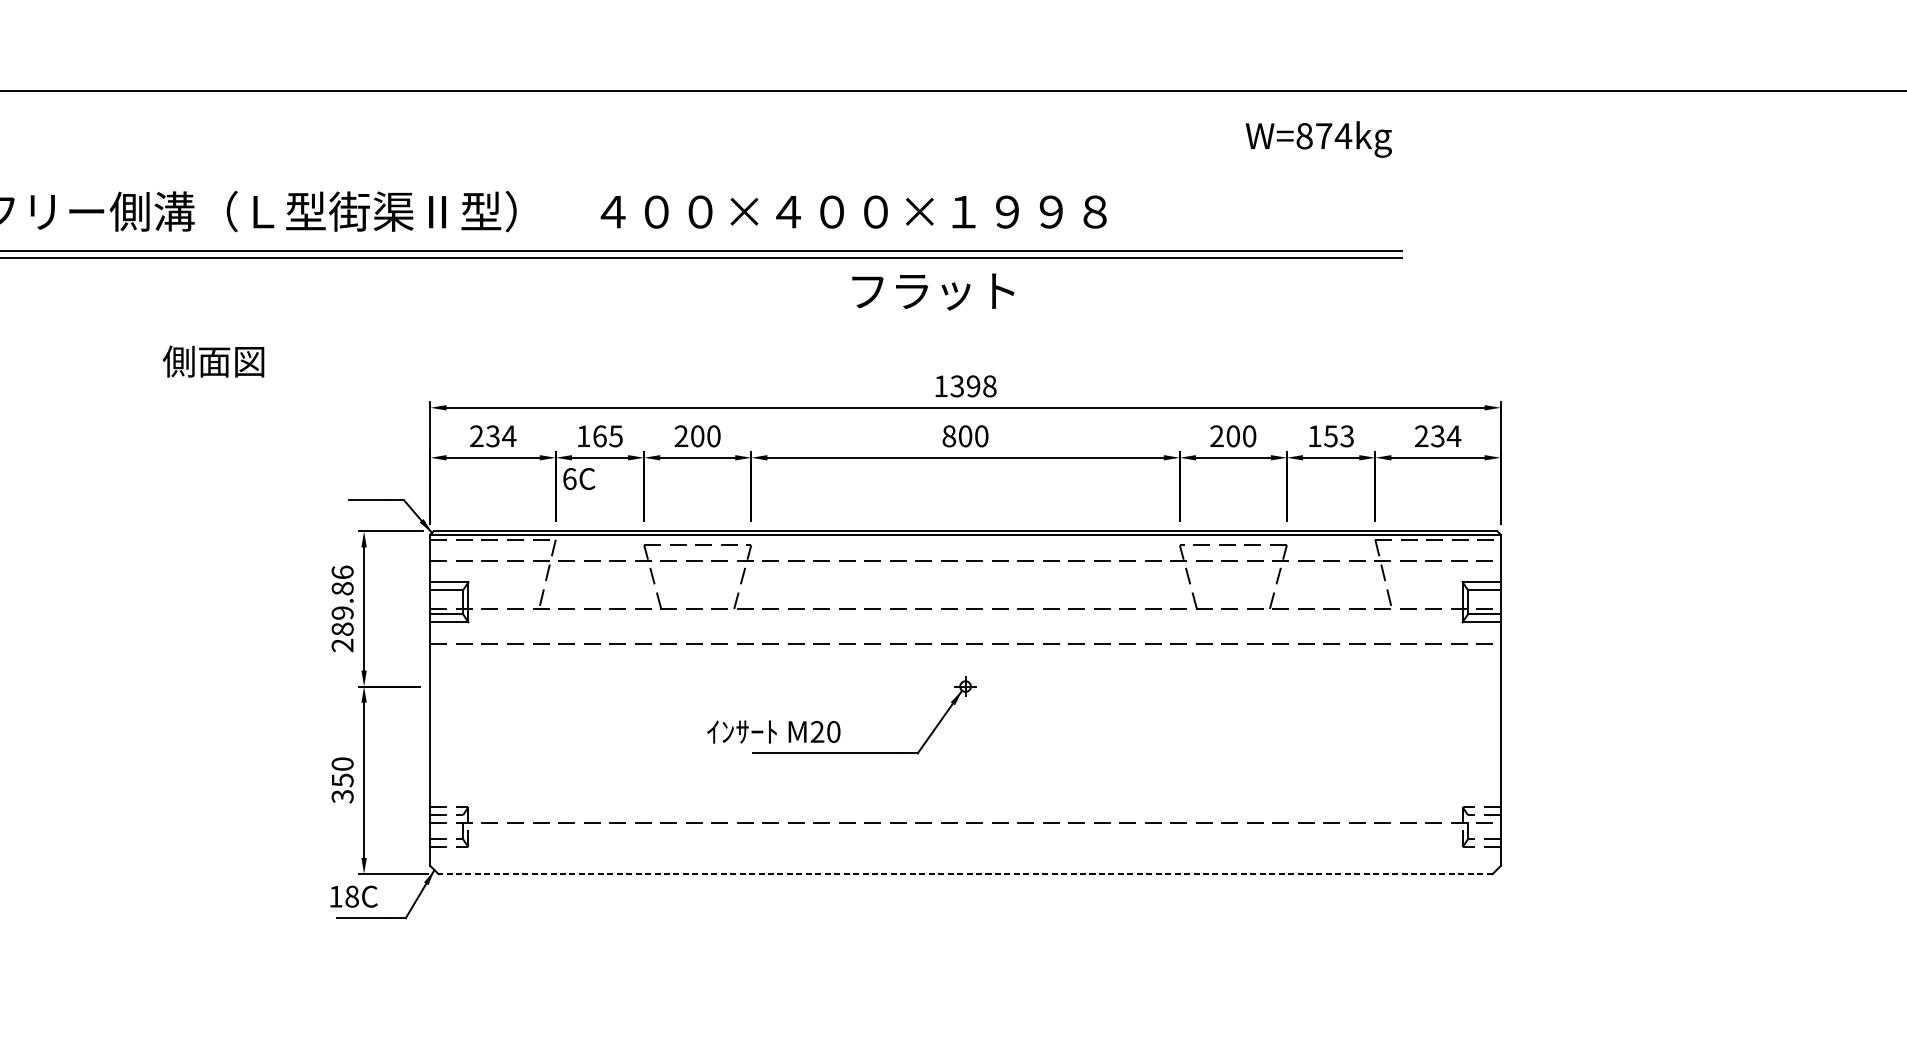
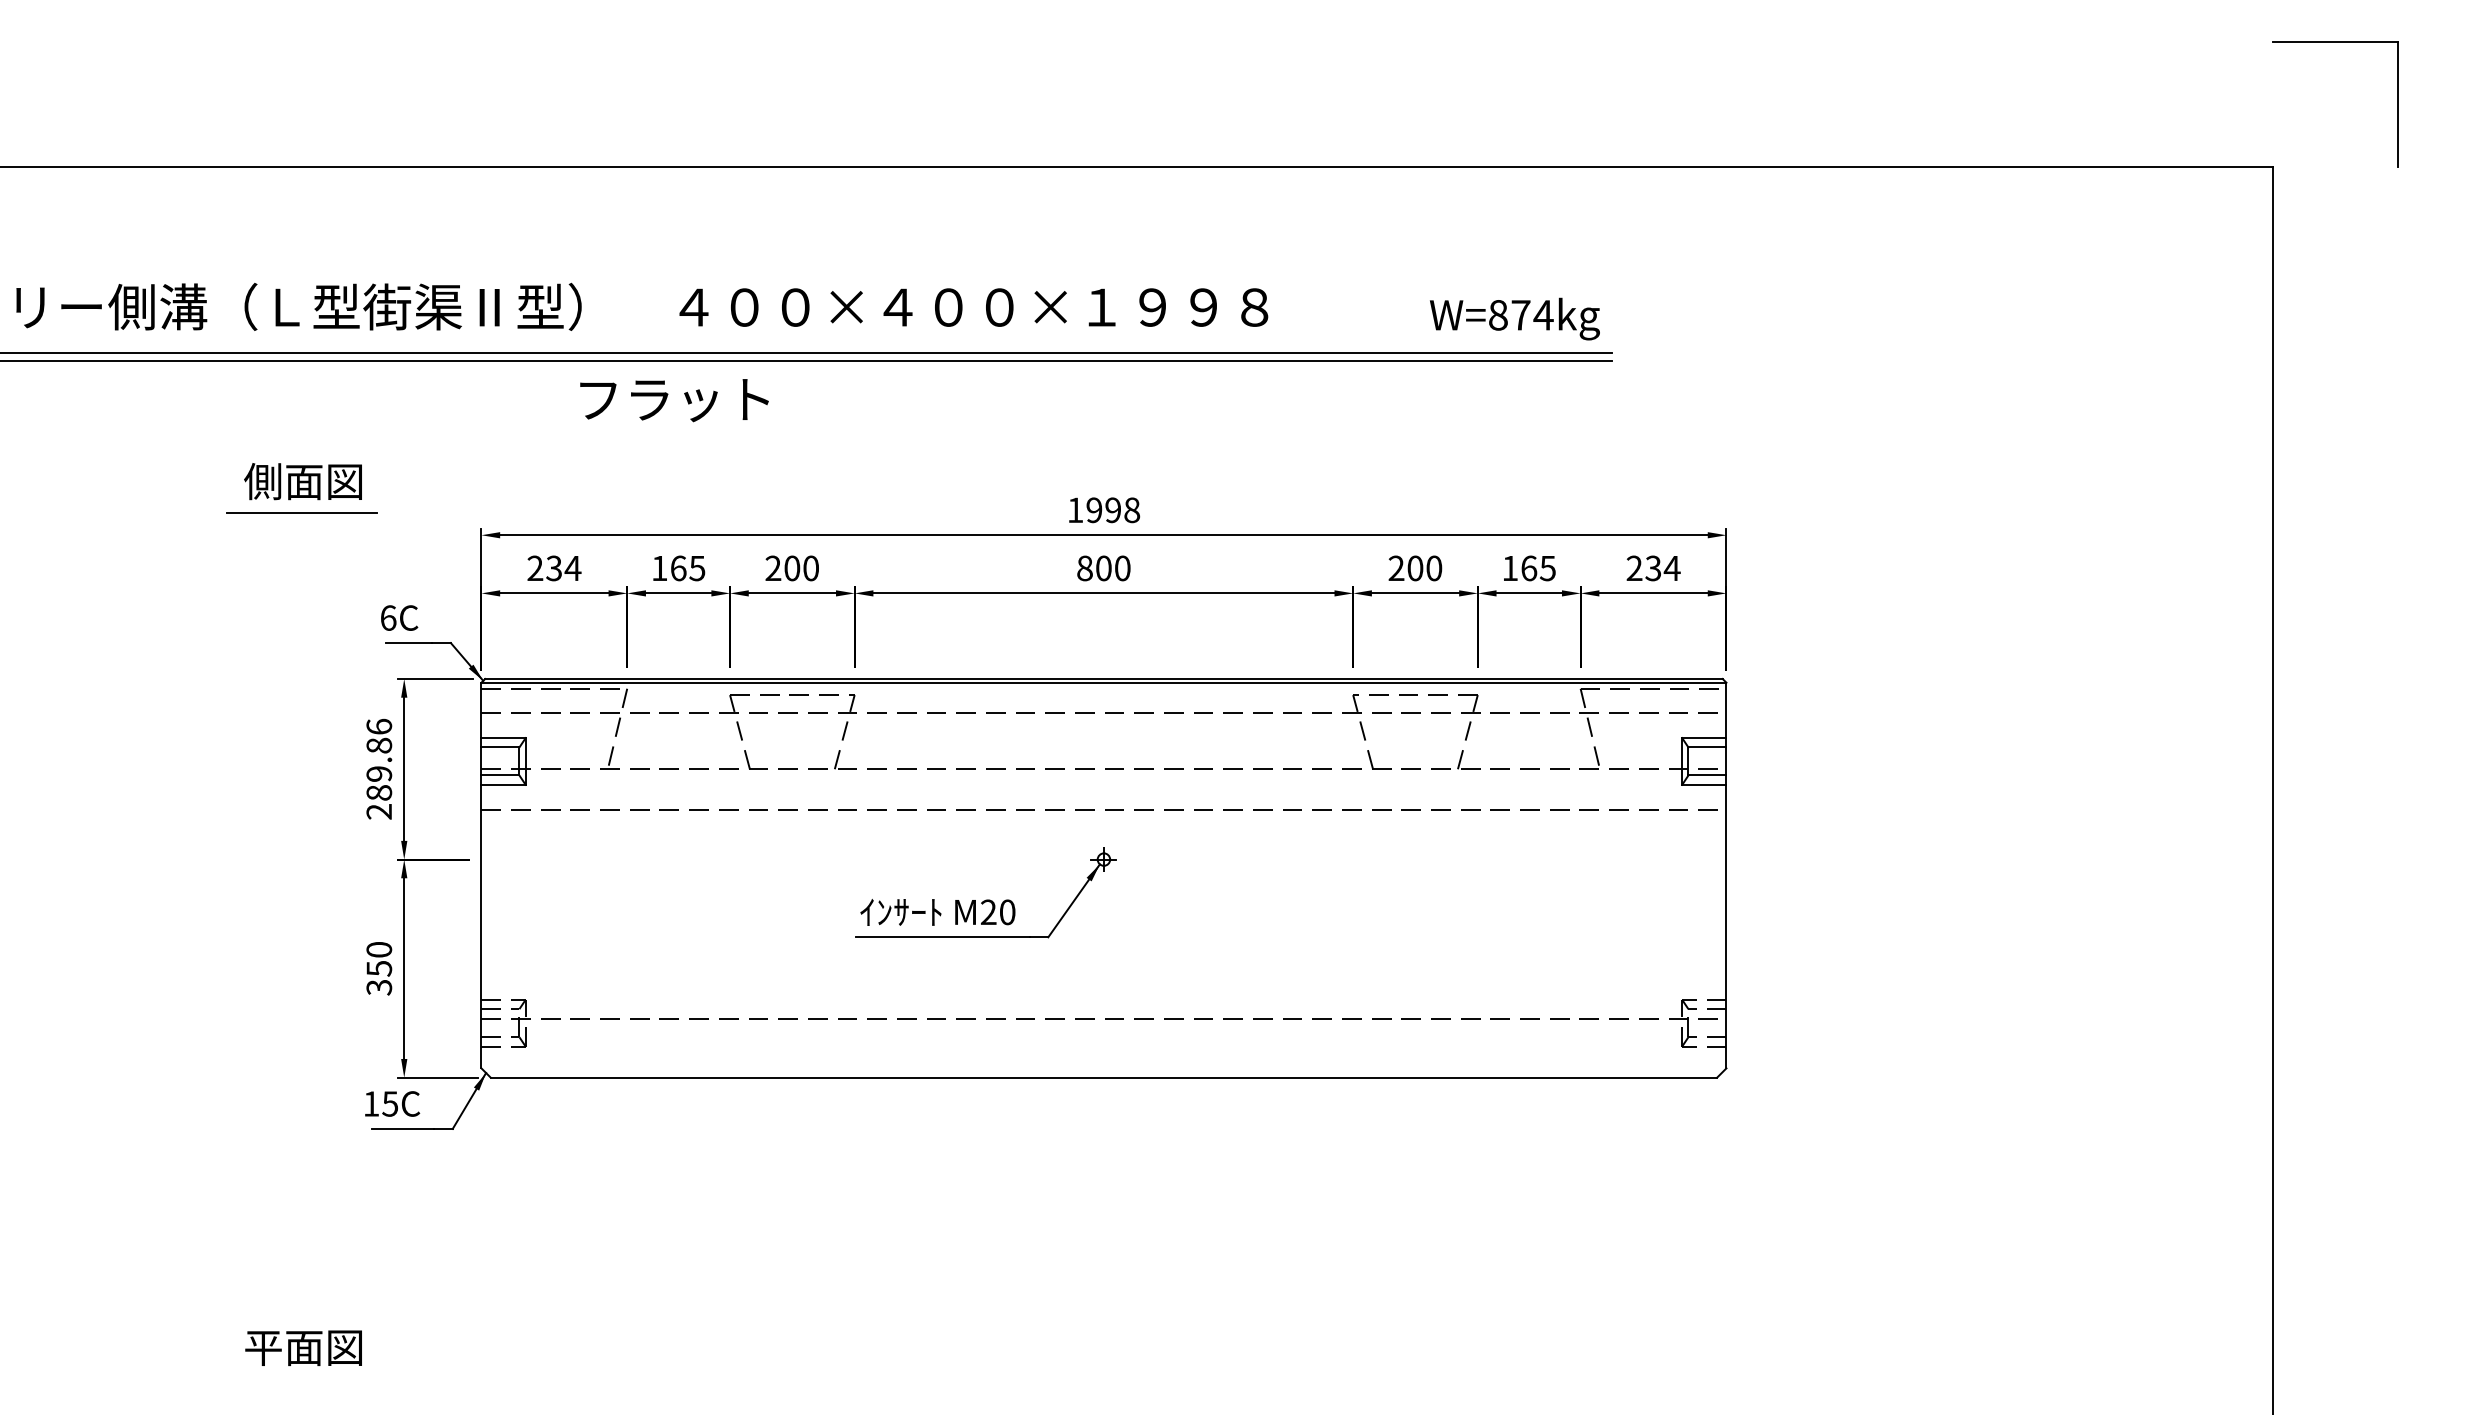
text: (1318, 138) -> (1514, 318), moved
text: (933, 291) -> (674, 400), moved
text: (213, 361) -> (302, 481), moved
text: (957, 386) -> (1094, 510), 1398 -> 1998
line: (275, 389) -> (301, 513), added
text: (1339, 436) -> (1538, 568), 153 -> 165
text: (579, 478) -> (399, 617), moved
text: (773, 732) -> (937, 912), moved
line: (965, 873) -> (1103, 1077), dashed -> solid
text: (352, 896) -> (390, 1103), 18C -> 15C

